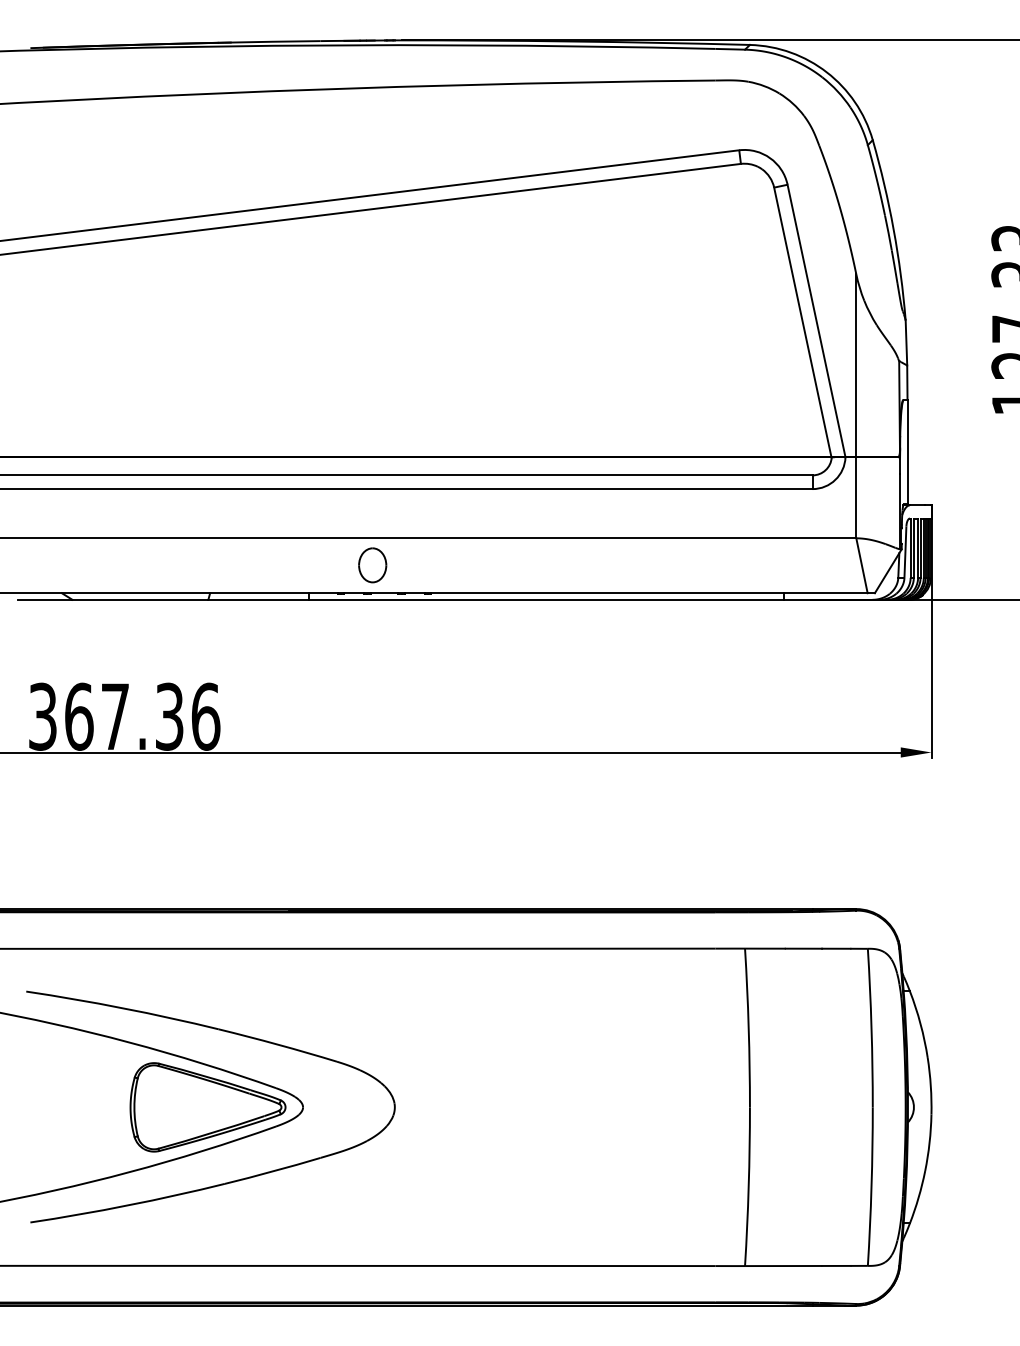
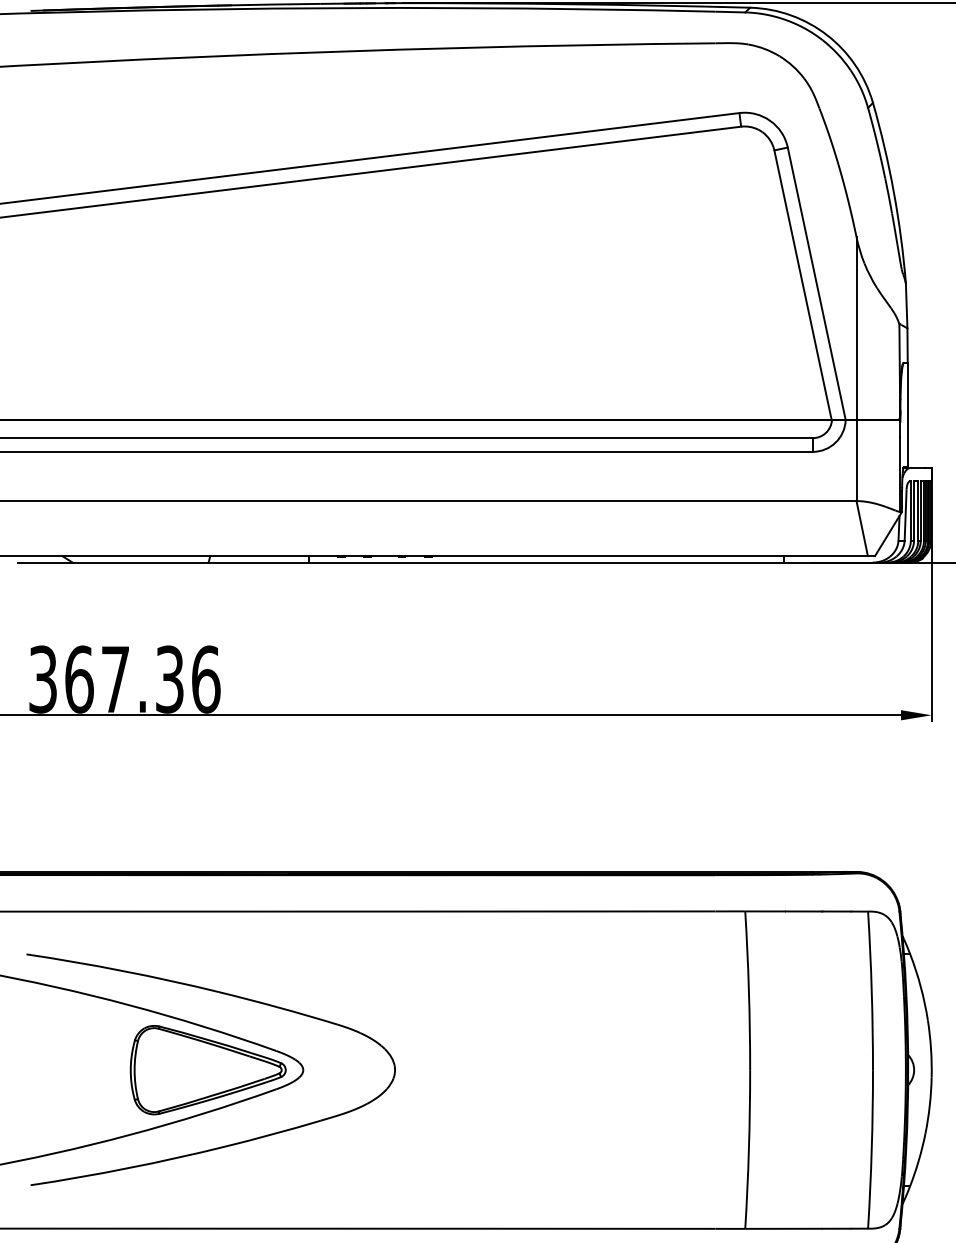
part: (372, 565) -> (372, 528), removed

